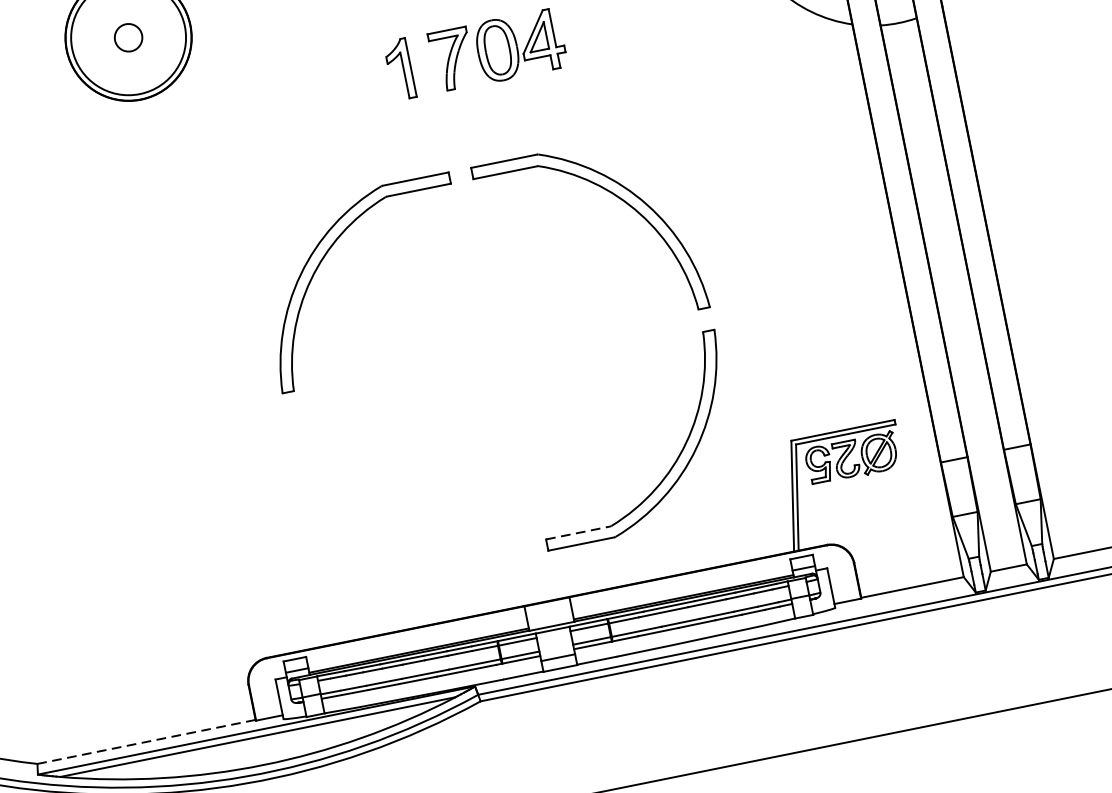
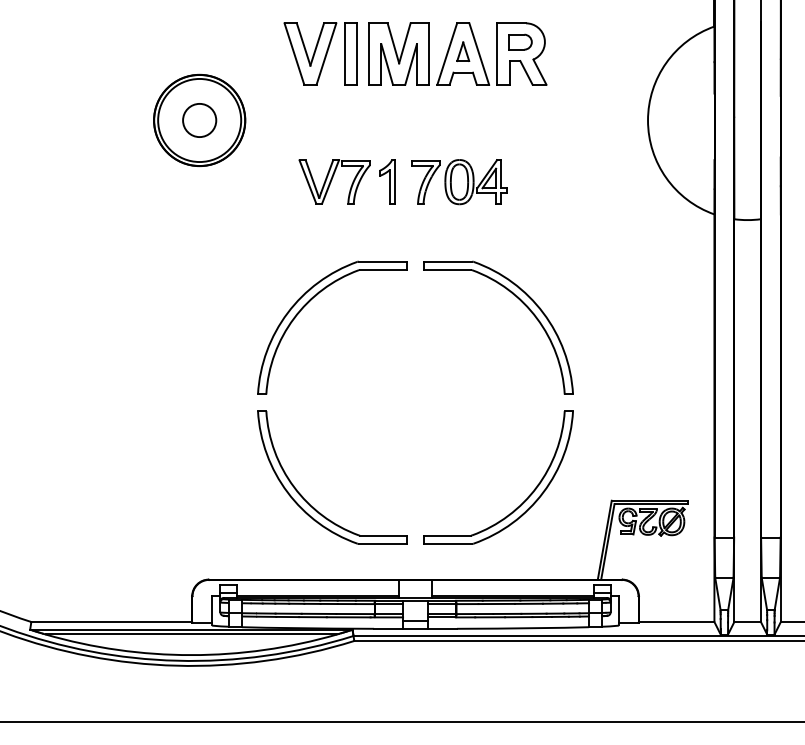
circle: (128, 37) -> (199, 120), size x1.67
part: (328, 83) -> (334, 181), added
part: (379, 524) -> (307, 501), added
line: (578, 532) -> (447, 535), dashed -> solid
line: (146, 742) -> (111, 622), dashed -> solid

